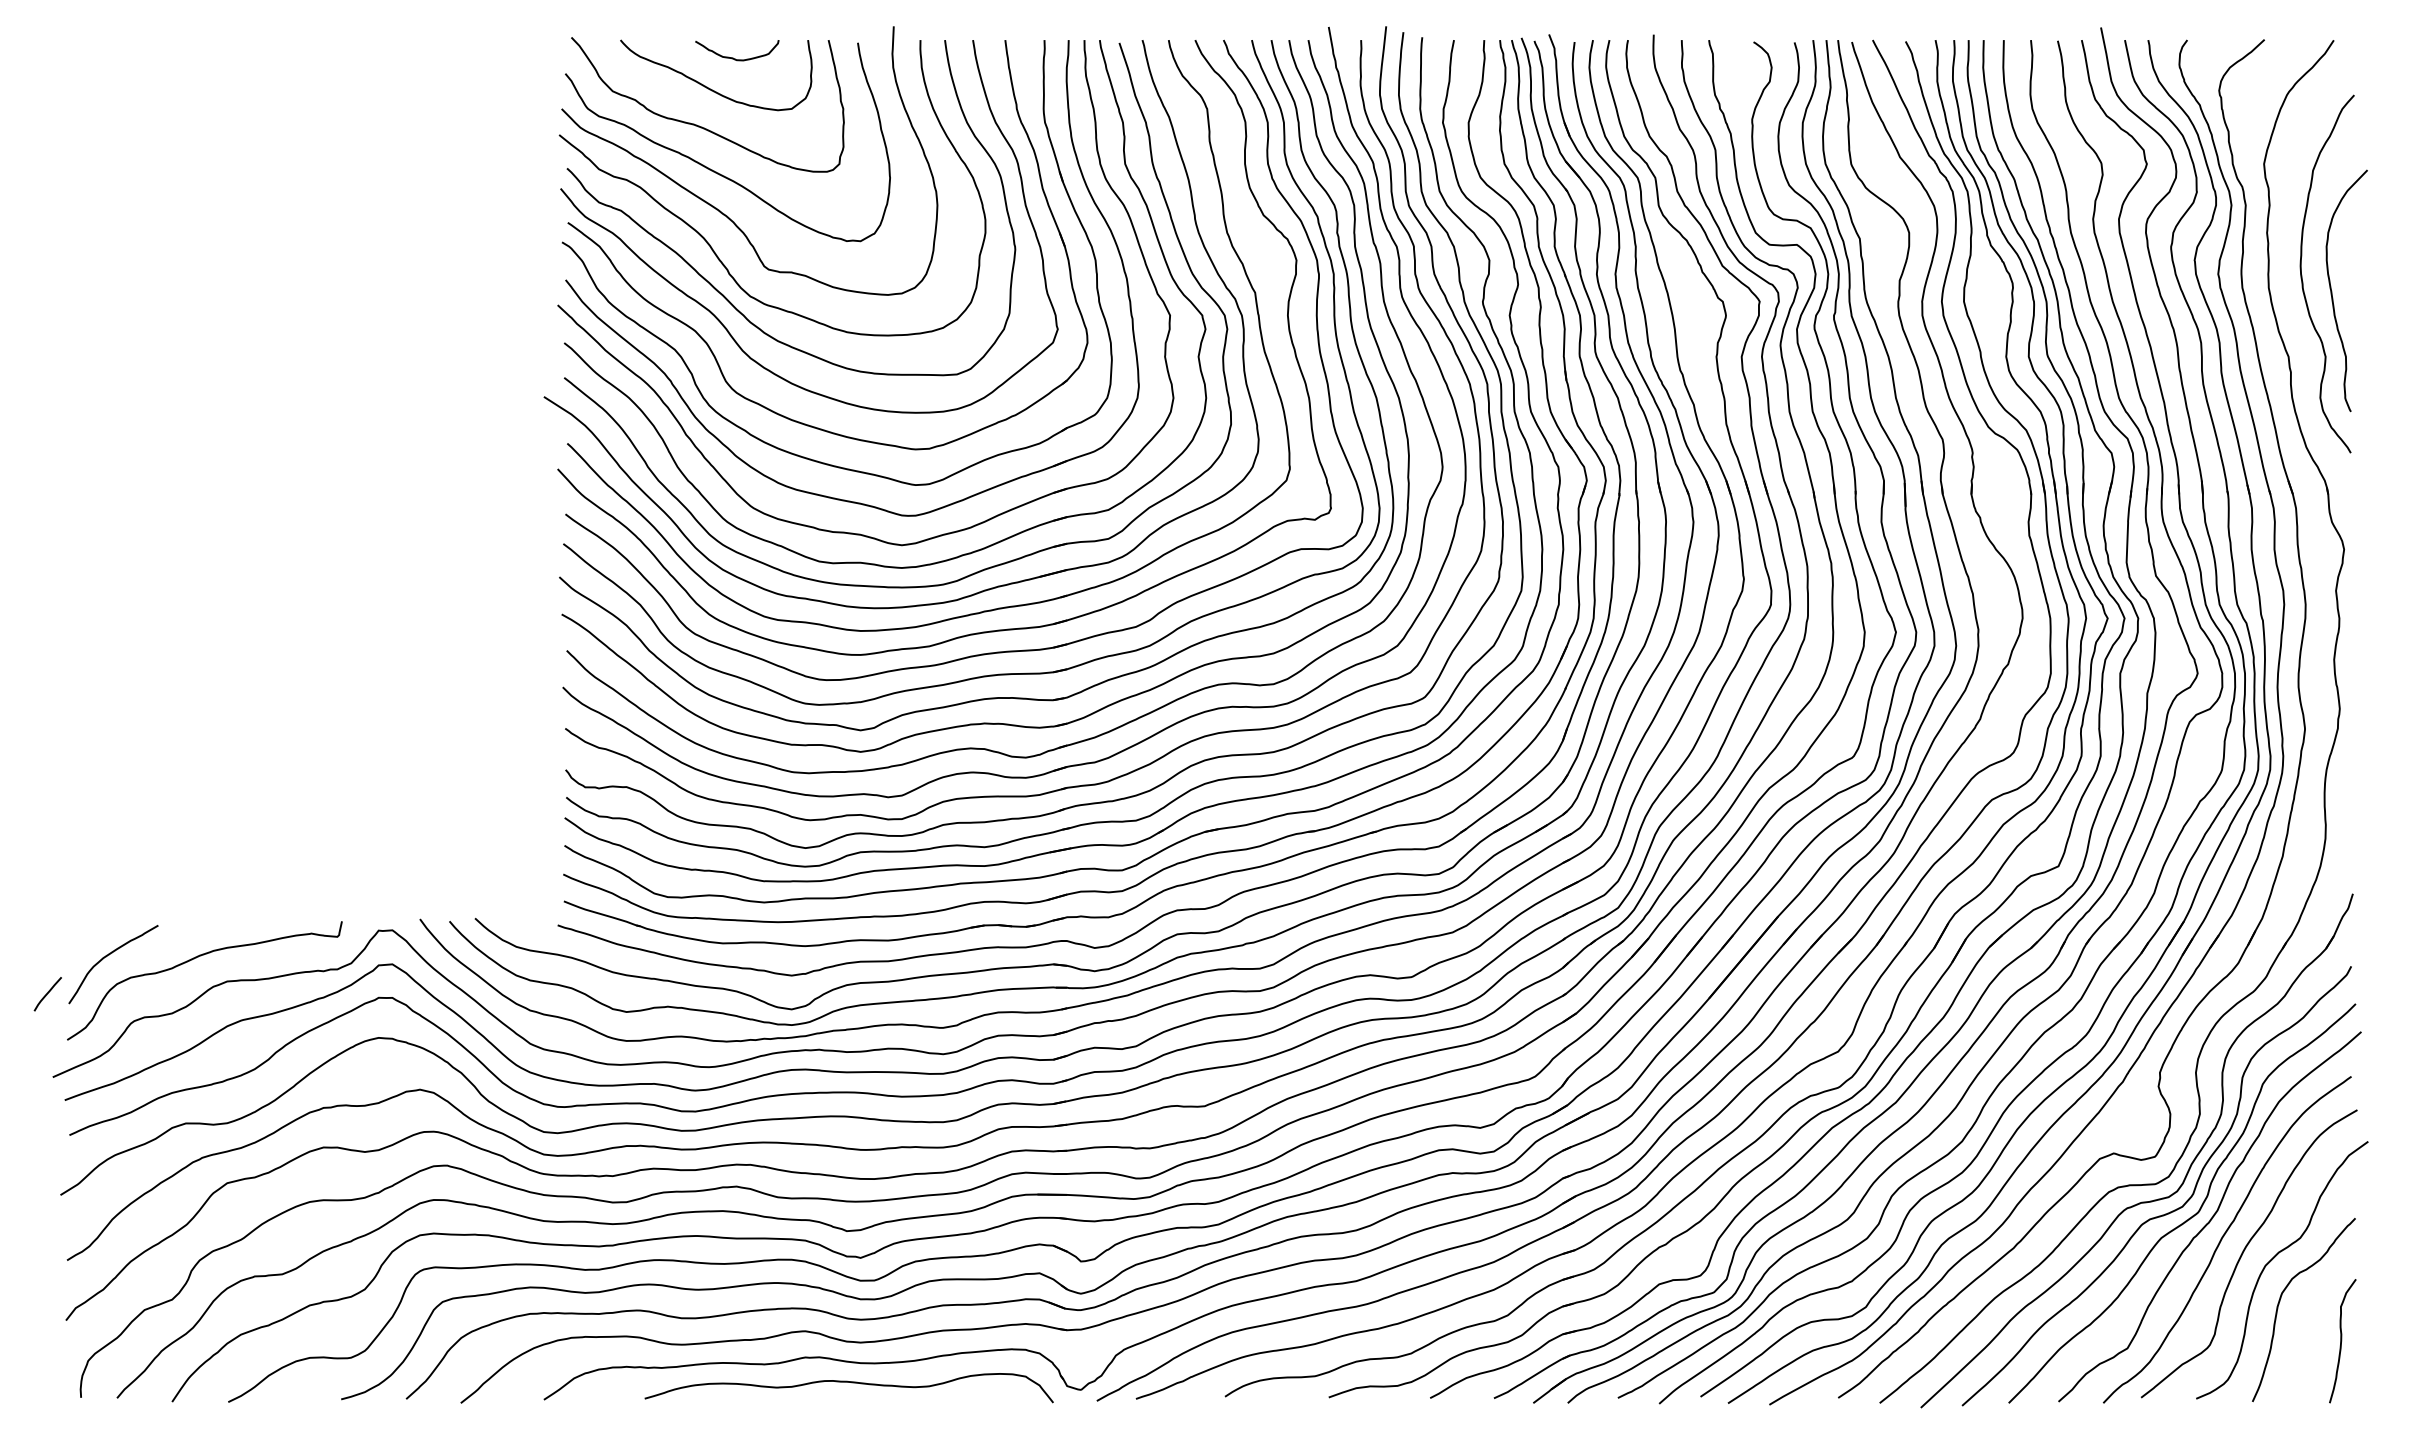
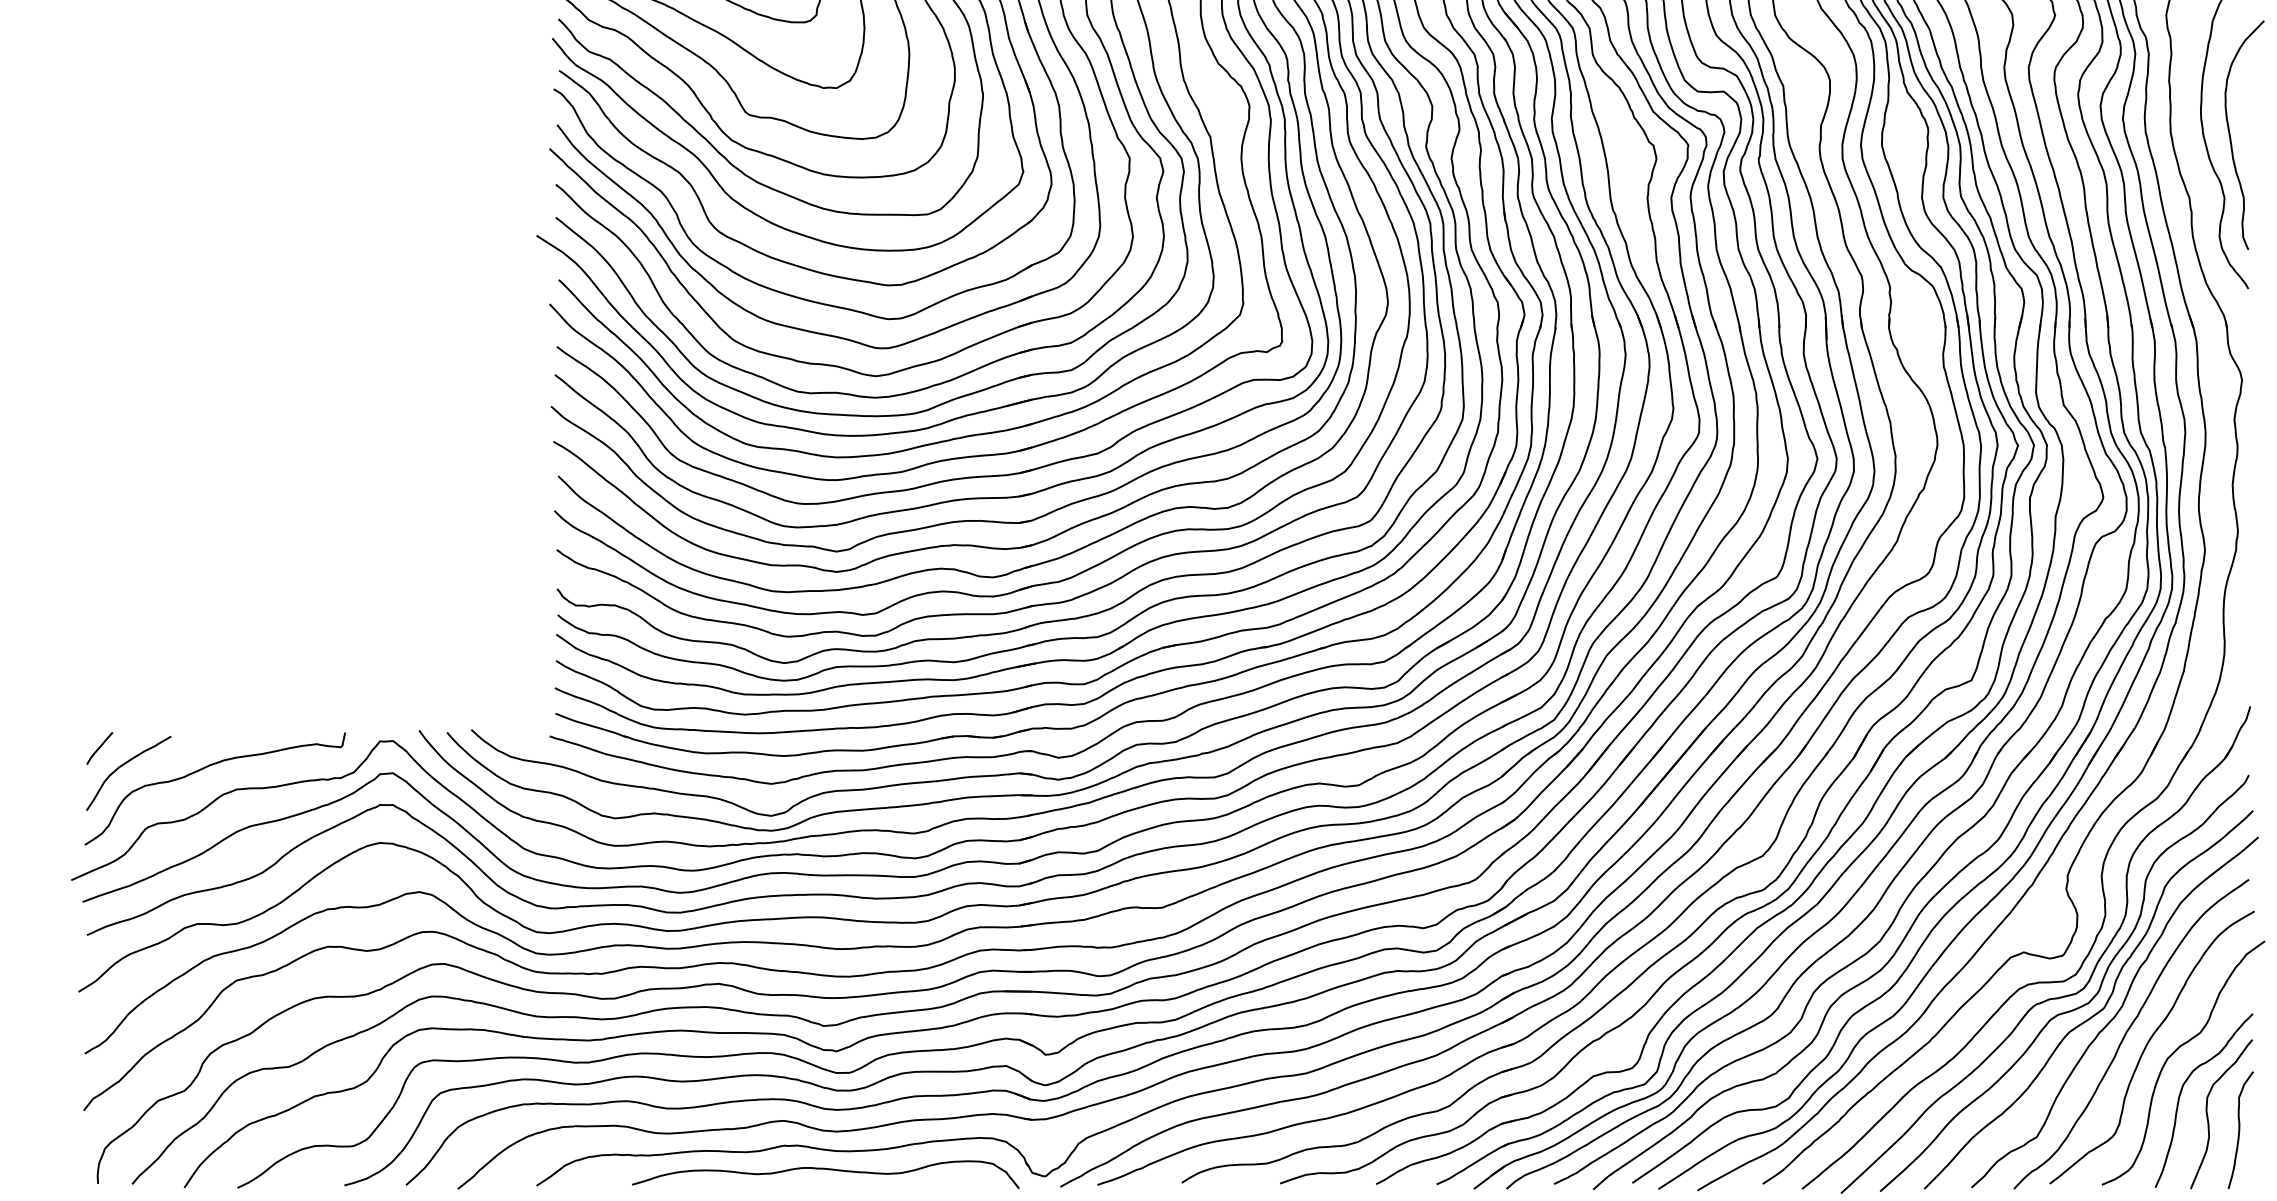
curve: (47, 994) -> (99, 748), moved
curve: (2308, 1324) -> (2208, 1114), added

